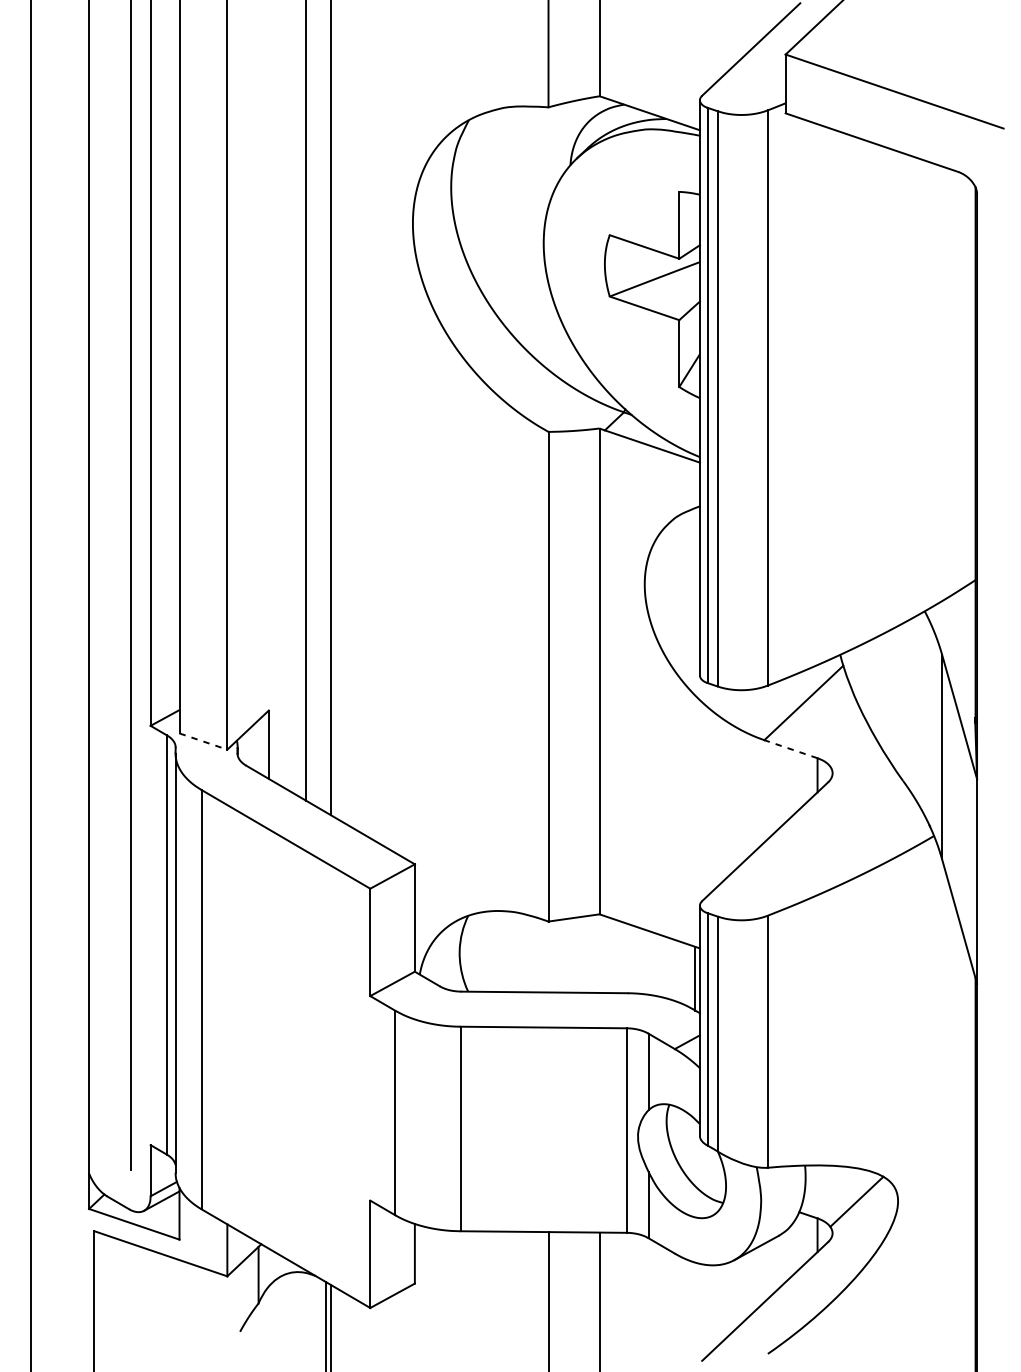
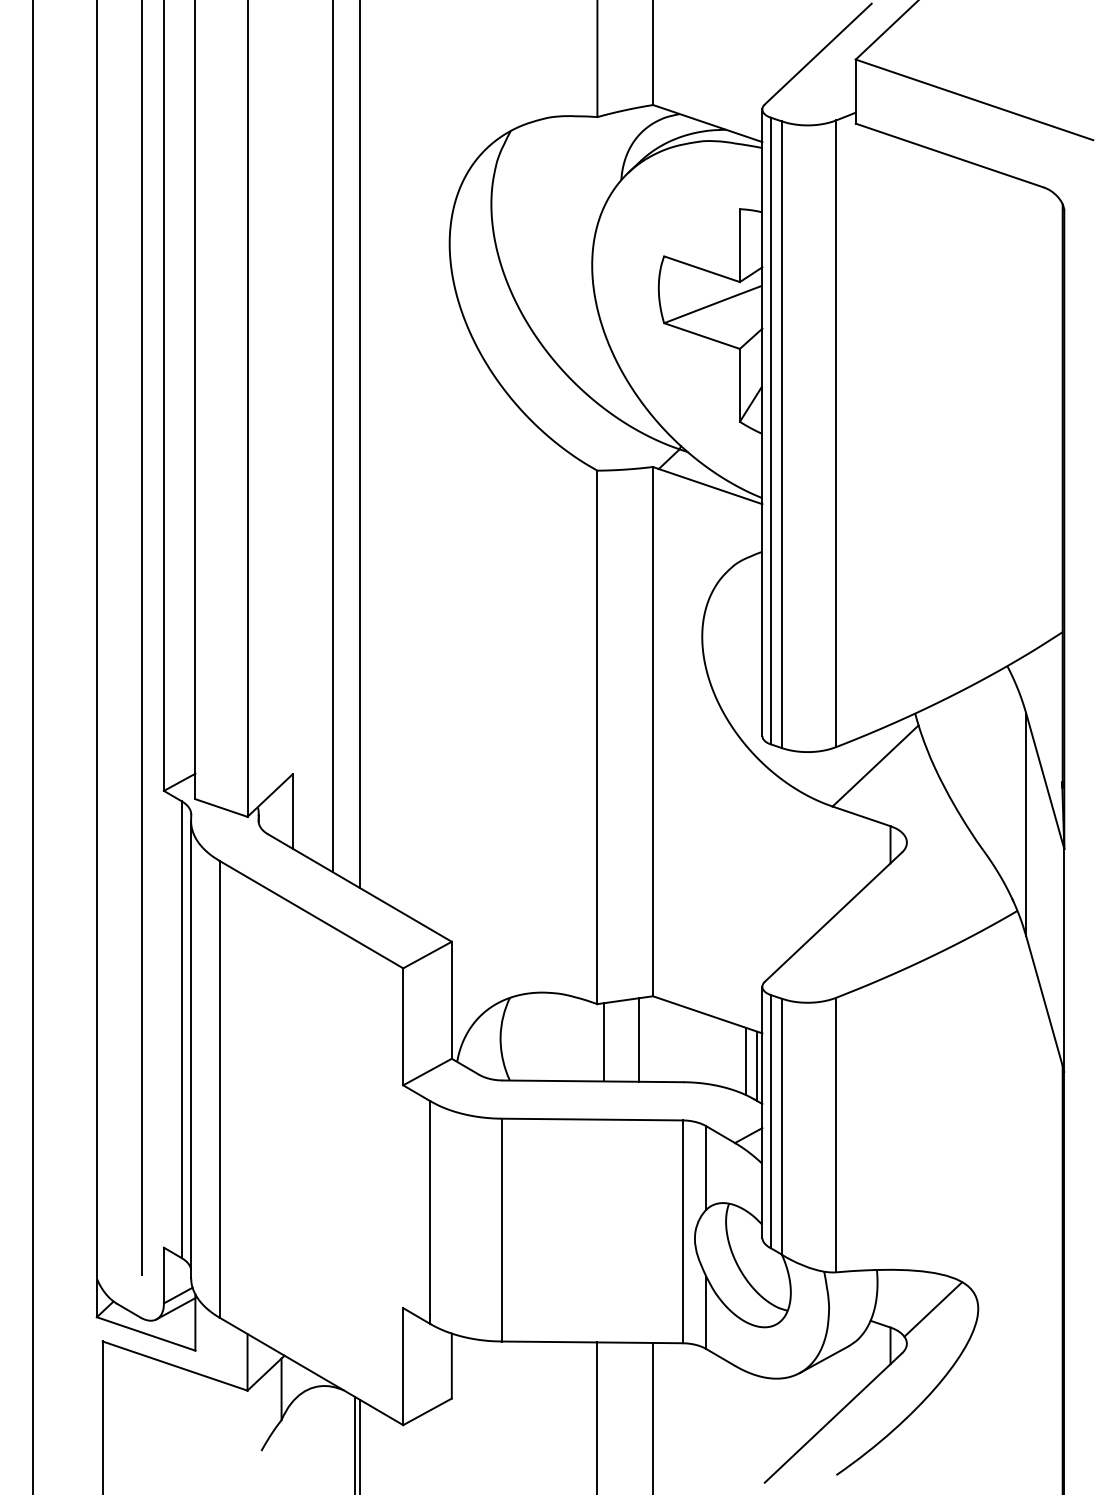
line: (203, 741) -> (221, 808), dashed -> solid
line: (790, 749) -> (861, 816), dashed -> solid
line: (587, 954) -> (639, 1039), added
line: (555, 956) -> (604, 1042), added
line: (684, 973) -> (745, 1060), added

